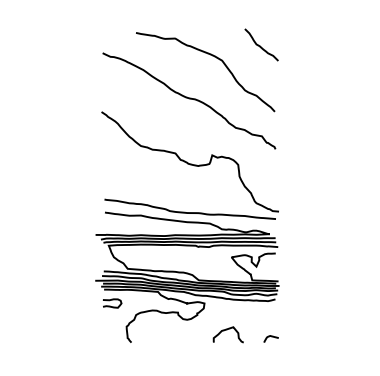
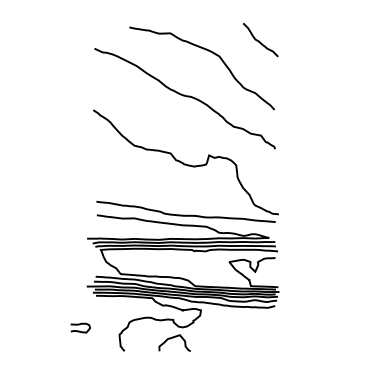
curve: (110, 305) -> (78, 330), moved
curve: (227, 330) -> (173, 338), moved
curve: (269, 337) -> (268, 345), removed

